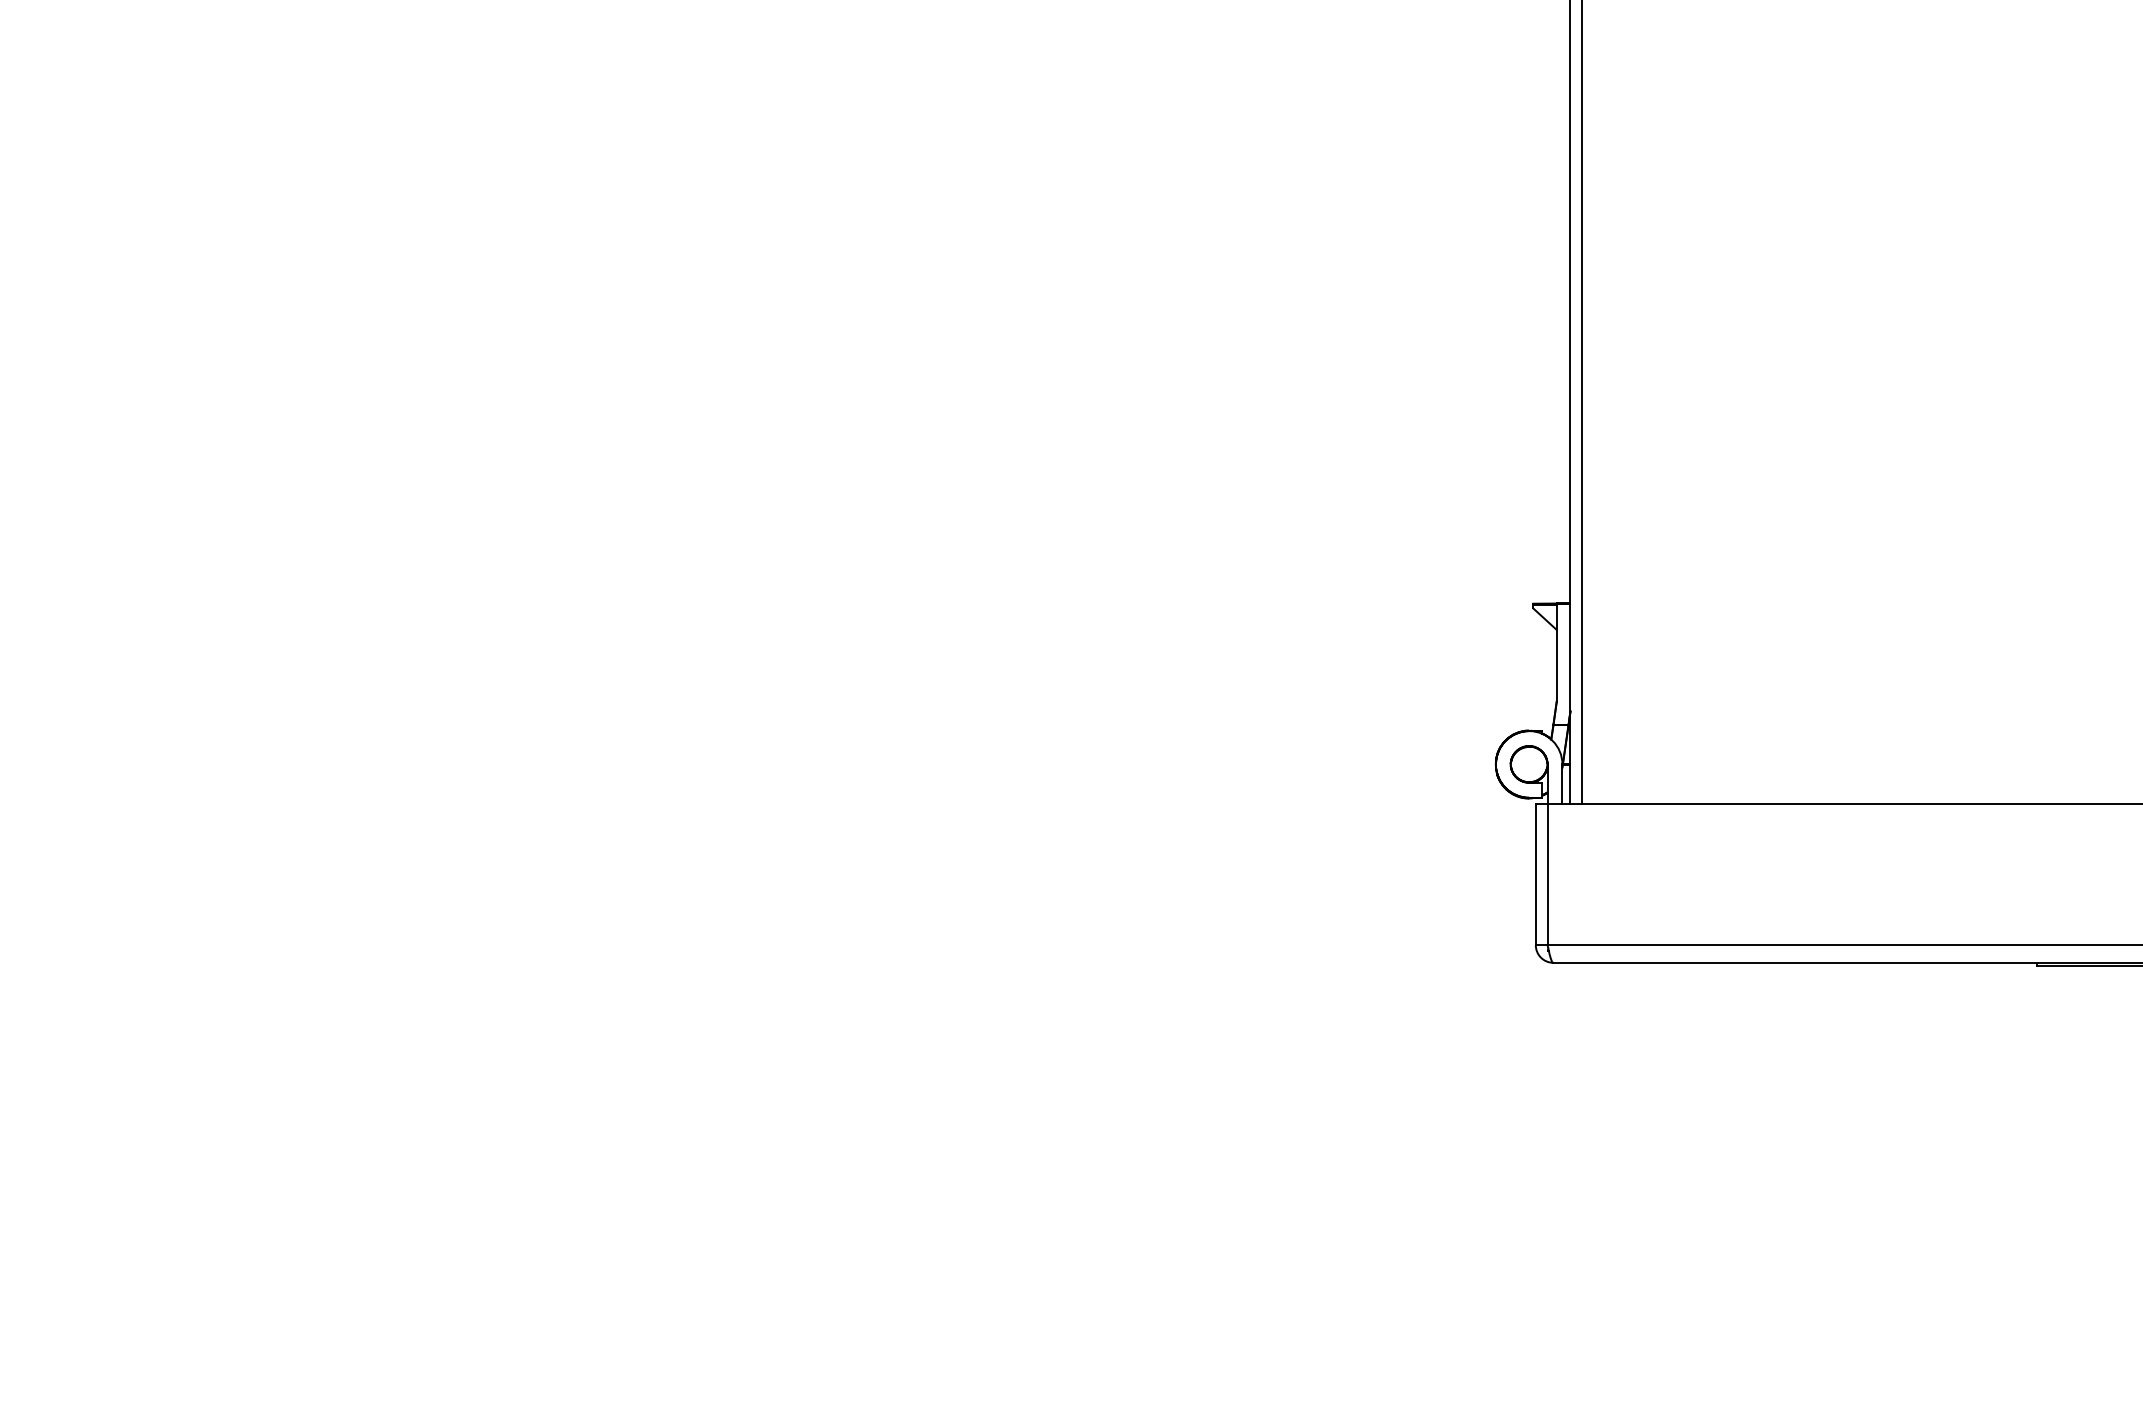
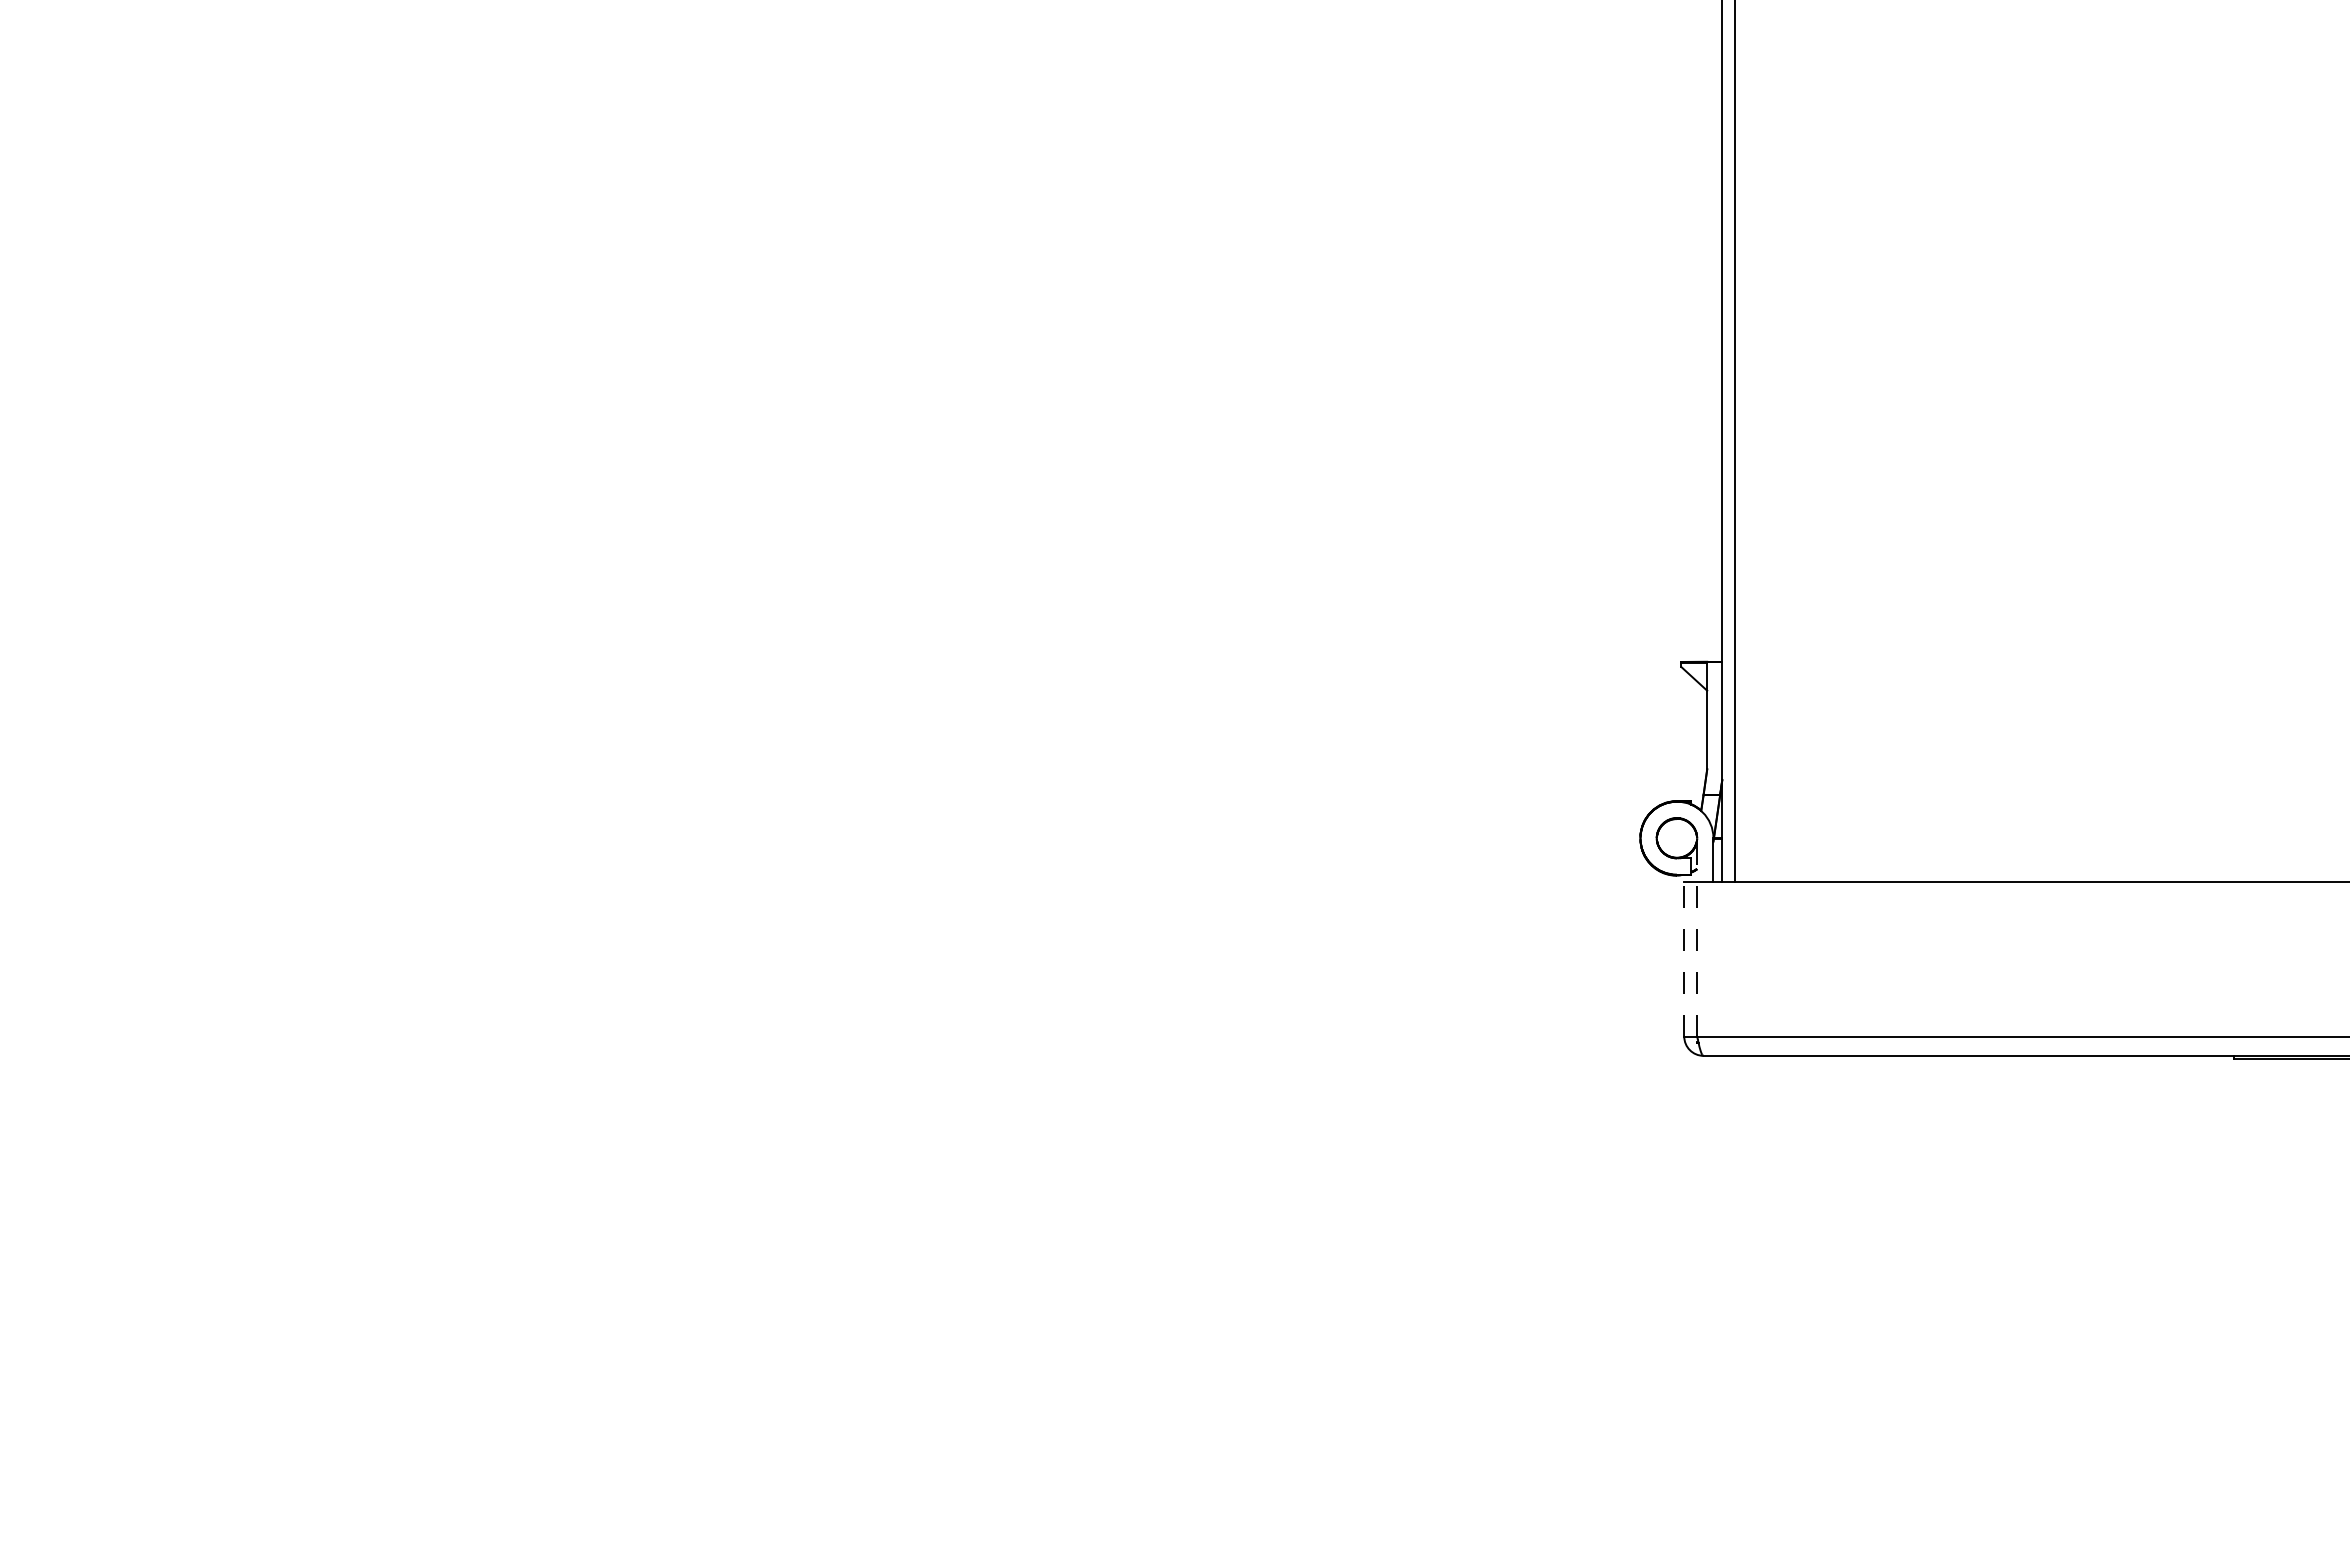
line: (1547, 854) -> (1697, 937), solid -> dashed
line: (1535, 874) -> (1683, 958), solid -> dashed

